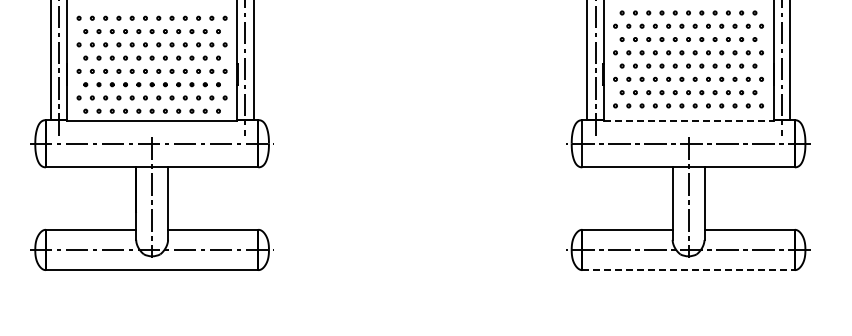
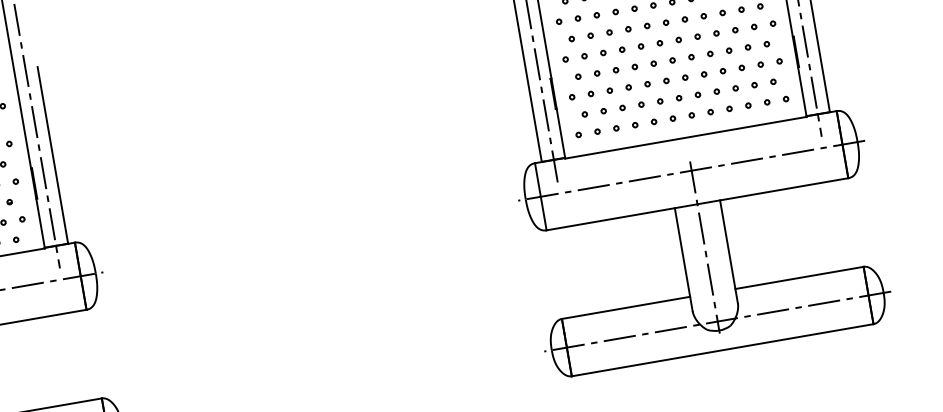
line: (688, 120) -> (685, 137), dashed -> solid
line: (689, 270) -> (724, 350), dashed -> solid

